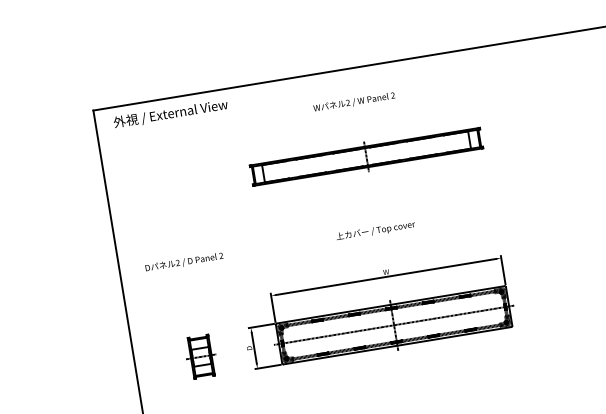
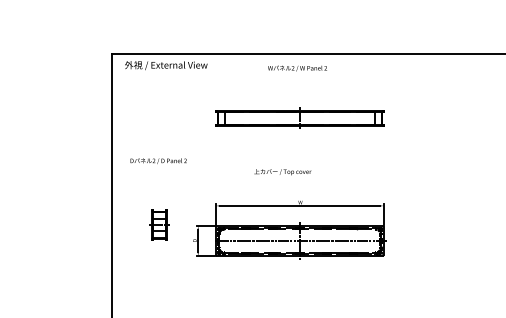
text: (354, 102) -> (297, 68), moved
text: (375, 231) -> (282, 172), moved
text: (183, 261) -> (158, 160), moved
part: (200, 356) -> (159, 224), moved

